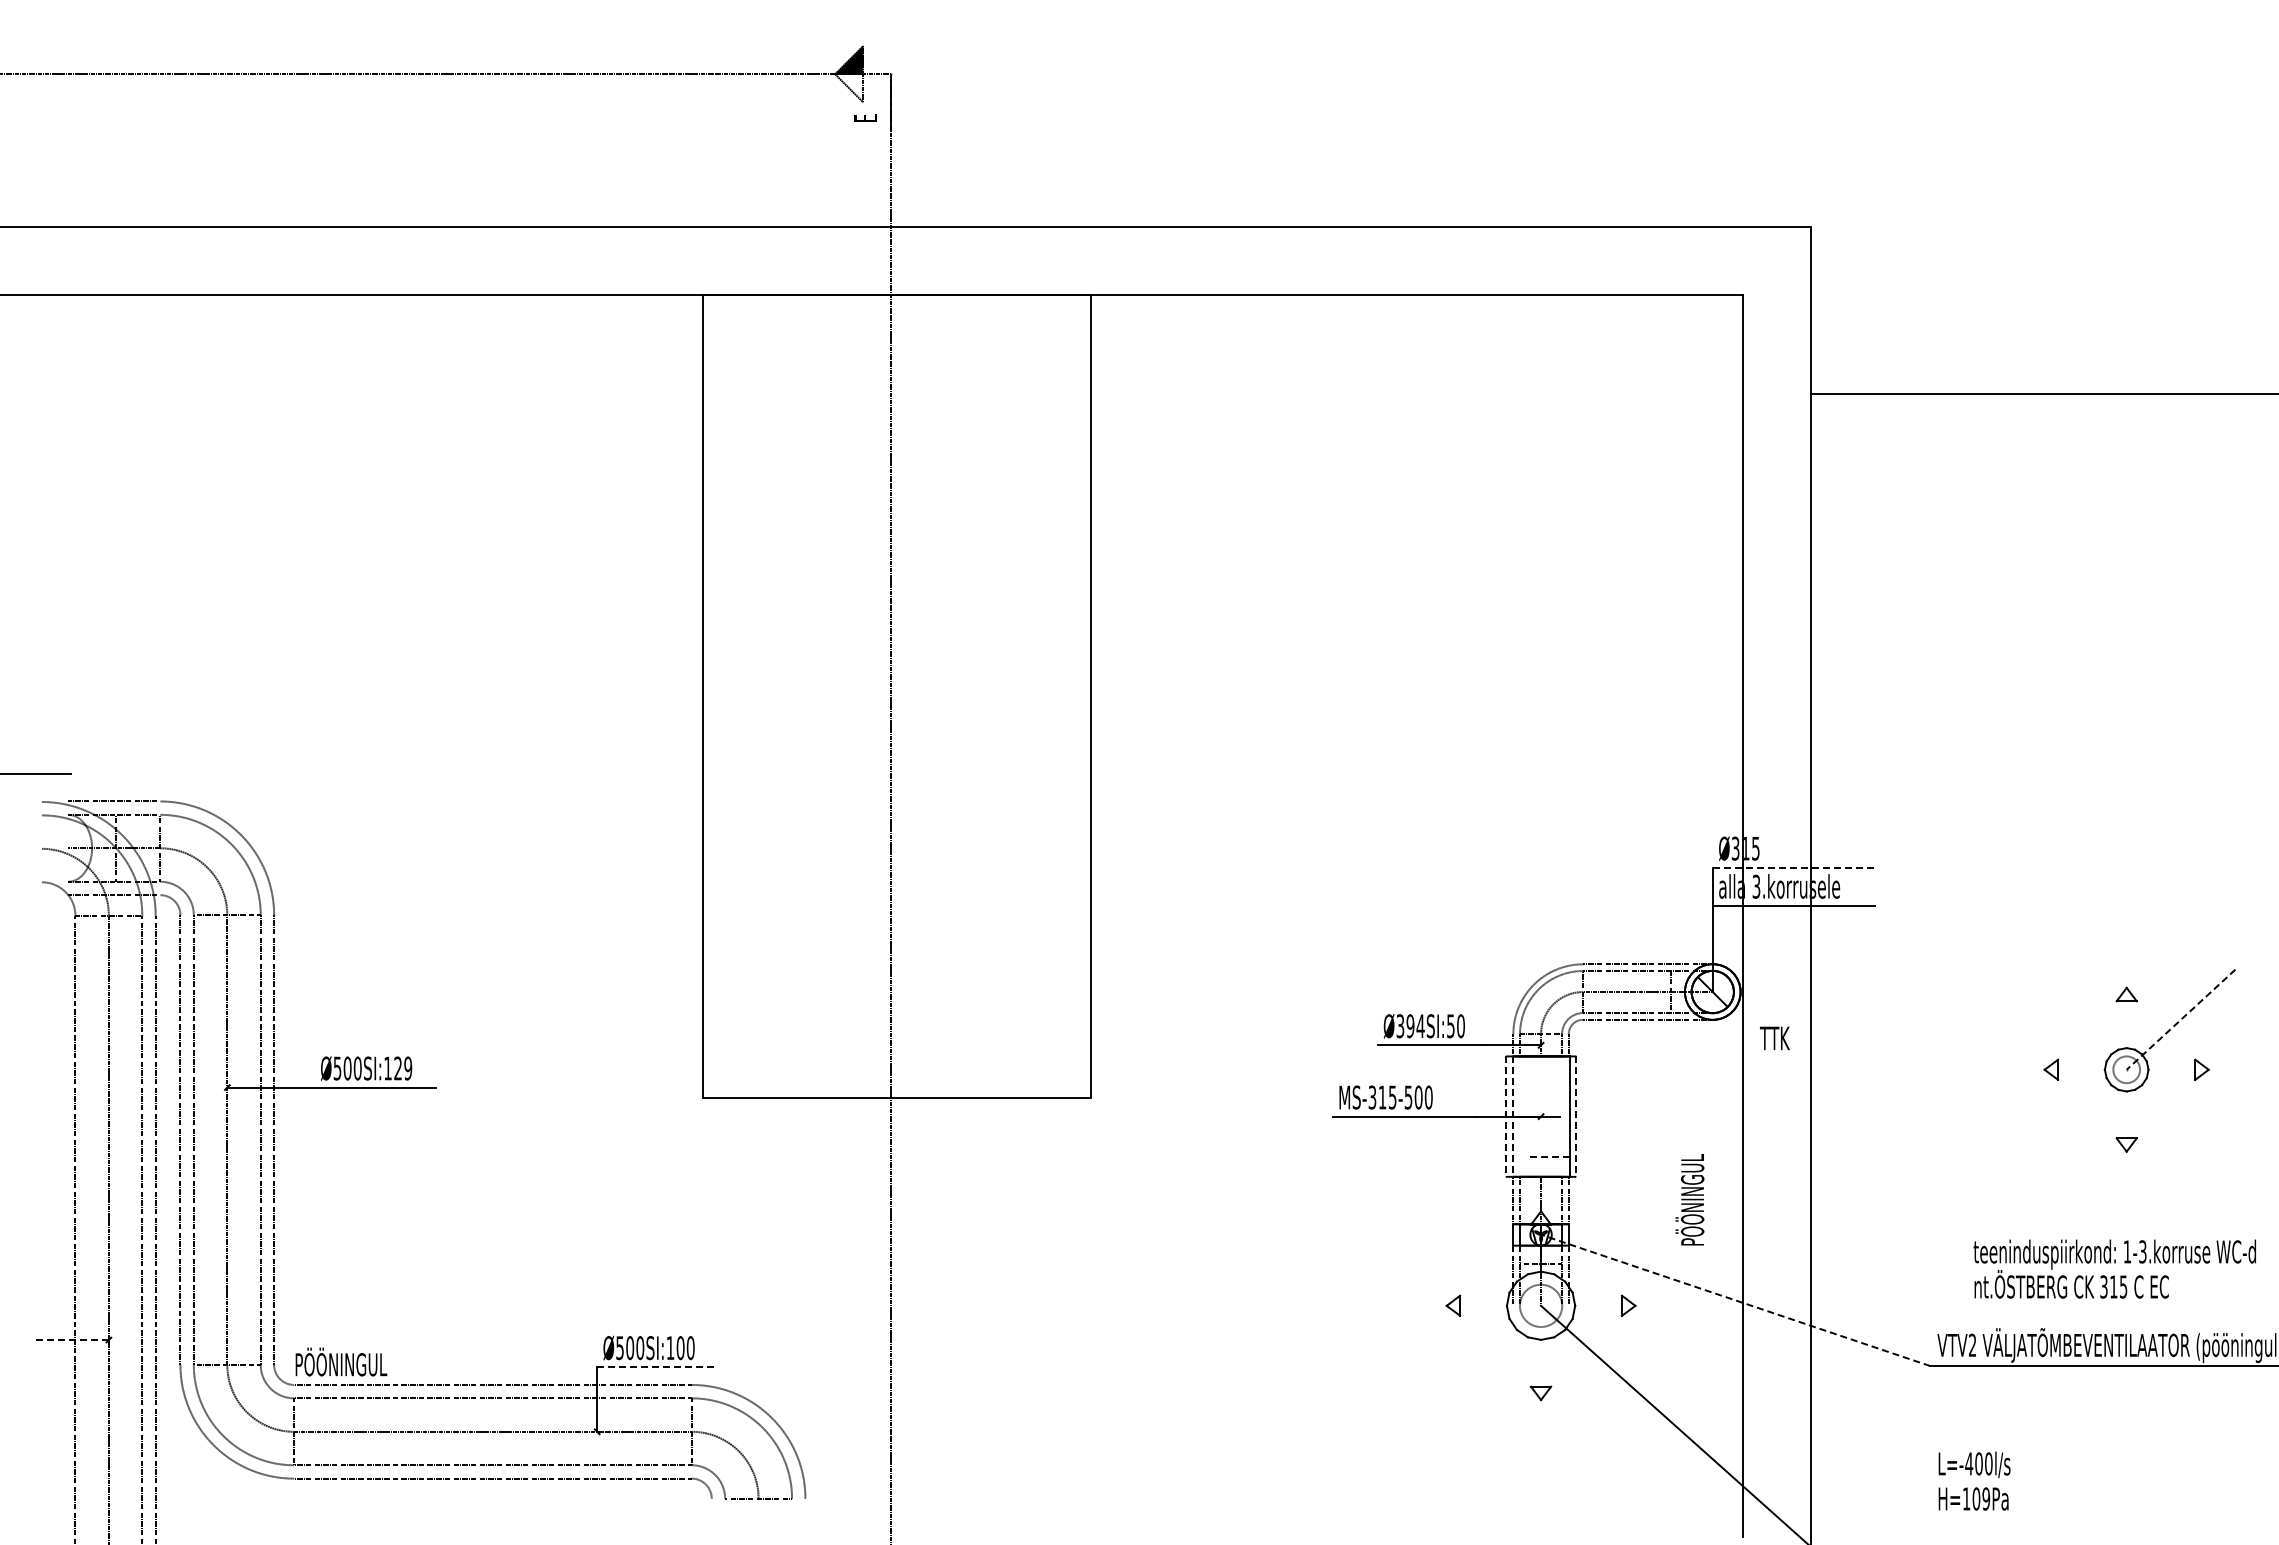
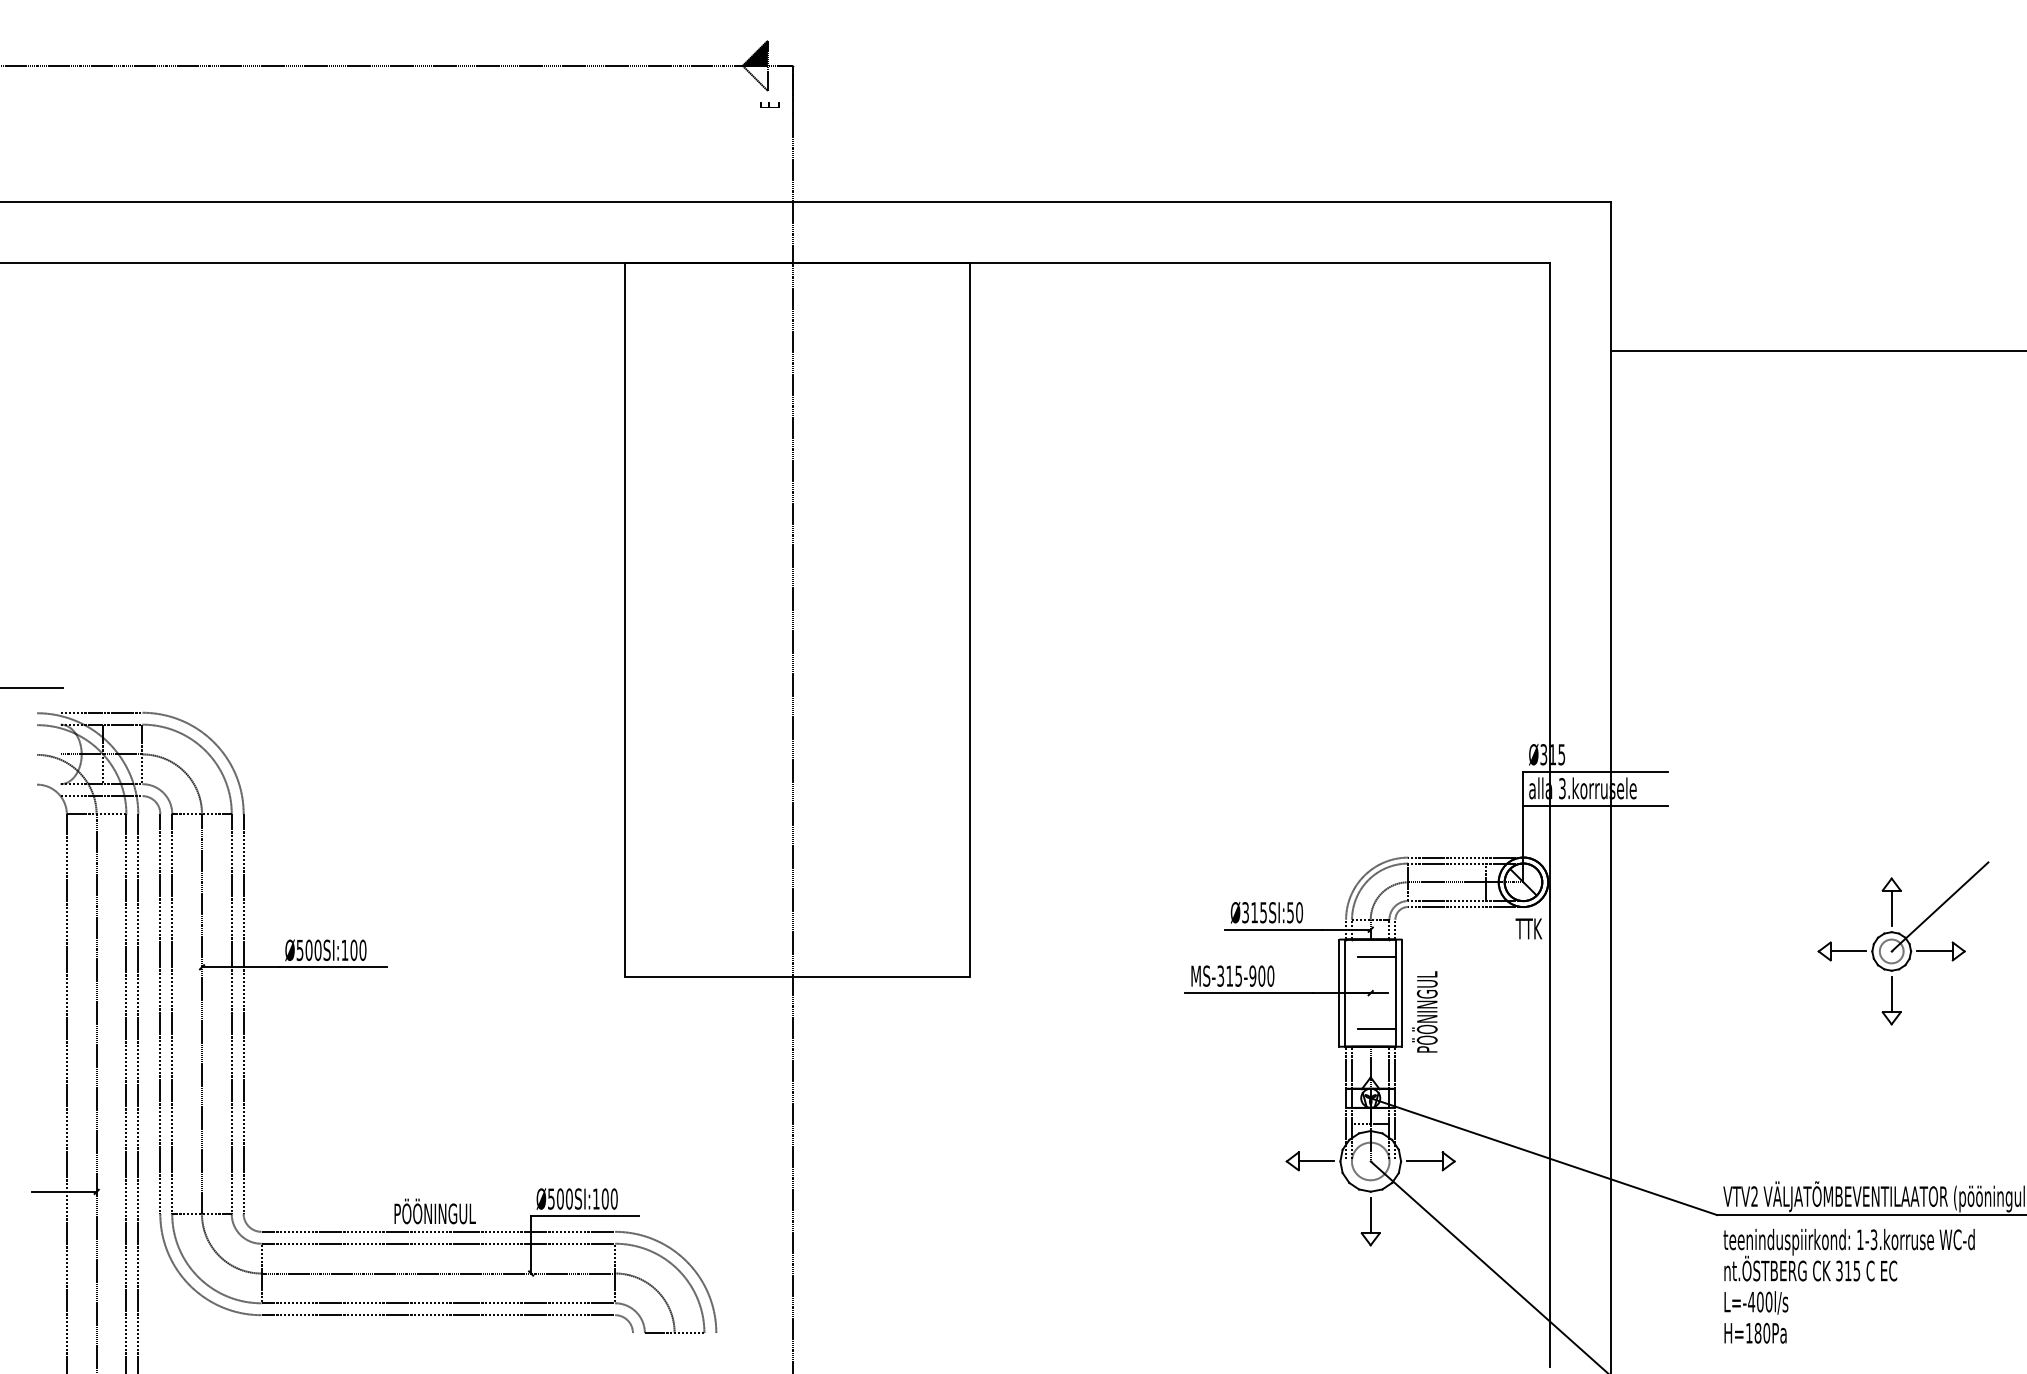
line: (1794, 867) -> (1596, 771), dashed -> solid
line: (2181, 1019) -> (1940, 906), dashed -> solid
line: (2126, 1021) -> (1891, 908), added
text: (1415, 1026) -> (1259, 912), Ø394SI:50 -> Ø315SI:50
text: (1774, 1038) -> (1528, 928), moved
text: (403, 1068) -> (358, 950), Ø500SI:129 -> Ø500SI:100
line: (2078, 1069) -> (1848, 951), added
line: (2175, 1069) -> (1935, 951), added
line: (1547, 1076) -> (1376, 957), added
text: (1408, 1097) -> (1252, 976), MS-315-500 -> MS-315-900
line: (1505, 1117) -> (1339, 993), dashed -> solid
line: (1512, 1117) -> (1345, 993), dashed -> solid
line: (1576, 1117) -> (1402, 993), dashed -> solid
line: (2126, 1118) -> (1891, 994), added
line: (1547, 1156) -> (1376, 1028), dashed -> solid
text: (1689, 1199) -> (1424, 1011), moved
text: (2114, 1268) -> (1848, 1254), moved
line: (1735, 1300) -> (1543, 1156), dashed -> solid
line: (1480, 1305) -> (1316, 1161), added
line: (1601, 1305) -> (1424, 1161), added
line: (71, 1340) -> (63, 1192), dashed -> solid
text: (341, 1361) -> (435, 1210), moved
line: (1541, 1366) -> (1371, 1215), added
line: (657, 1367) -> (584, 1216), dashed -> solid
text: (1980, 1498) -> (1761, 1332), H=109Pa -> H=180Pa

